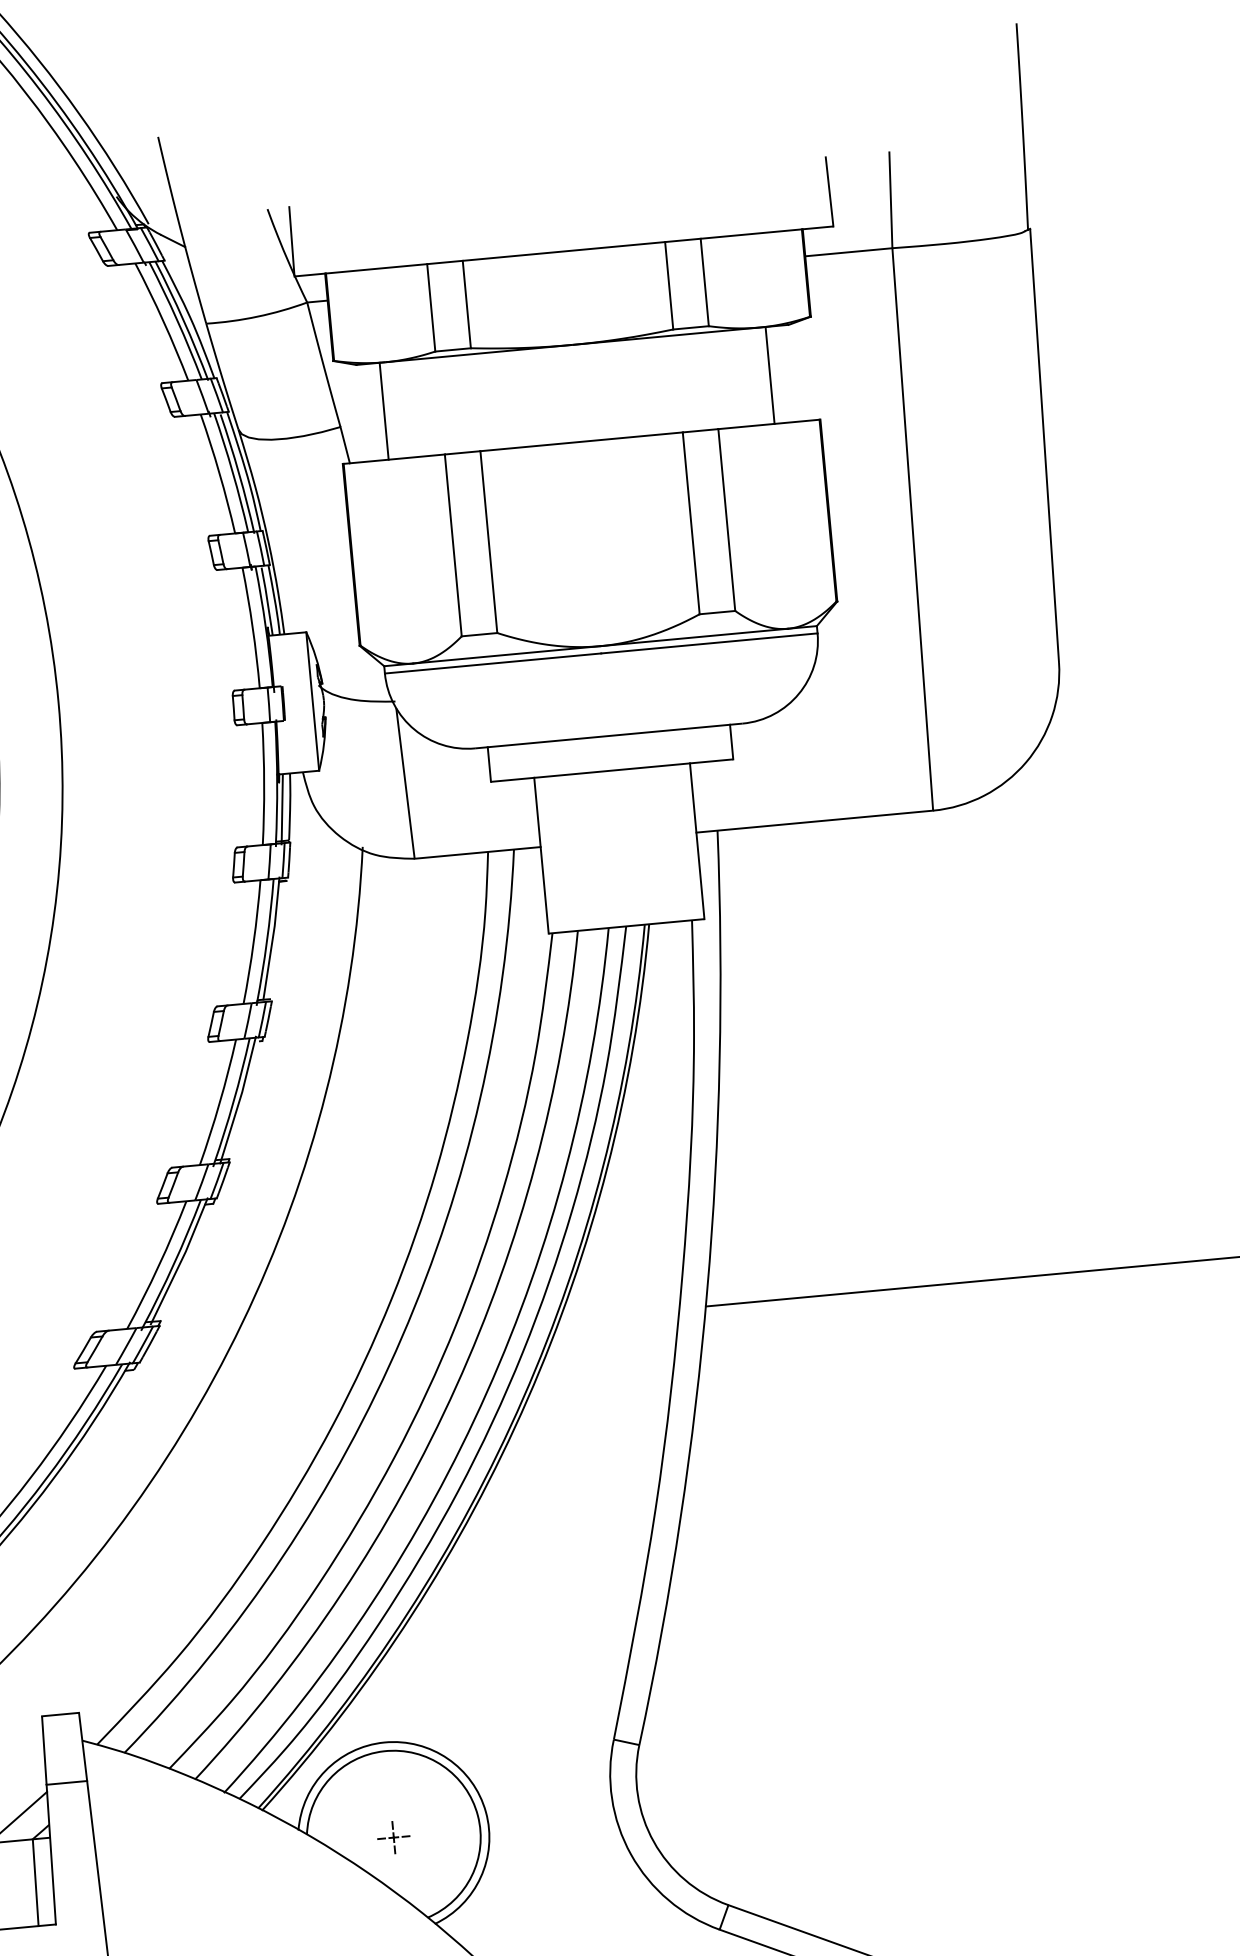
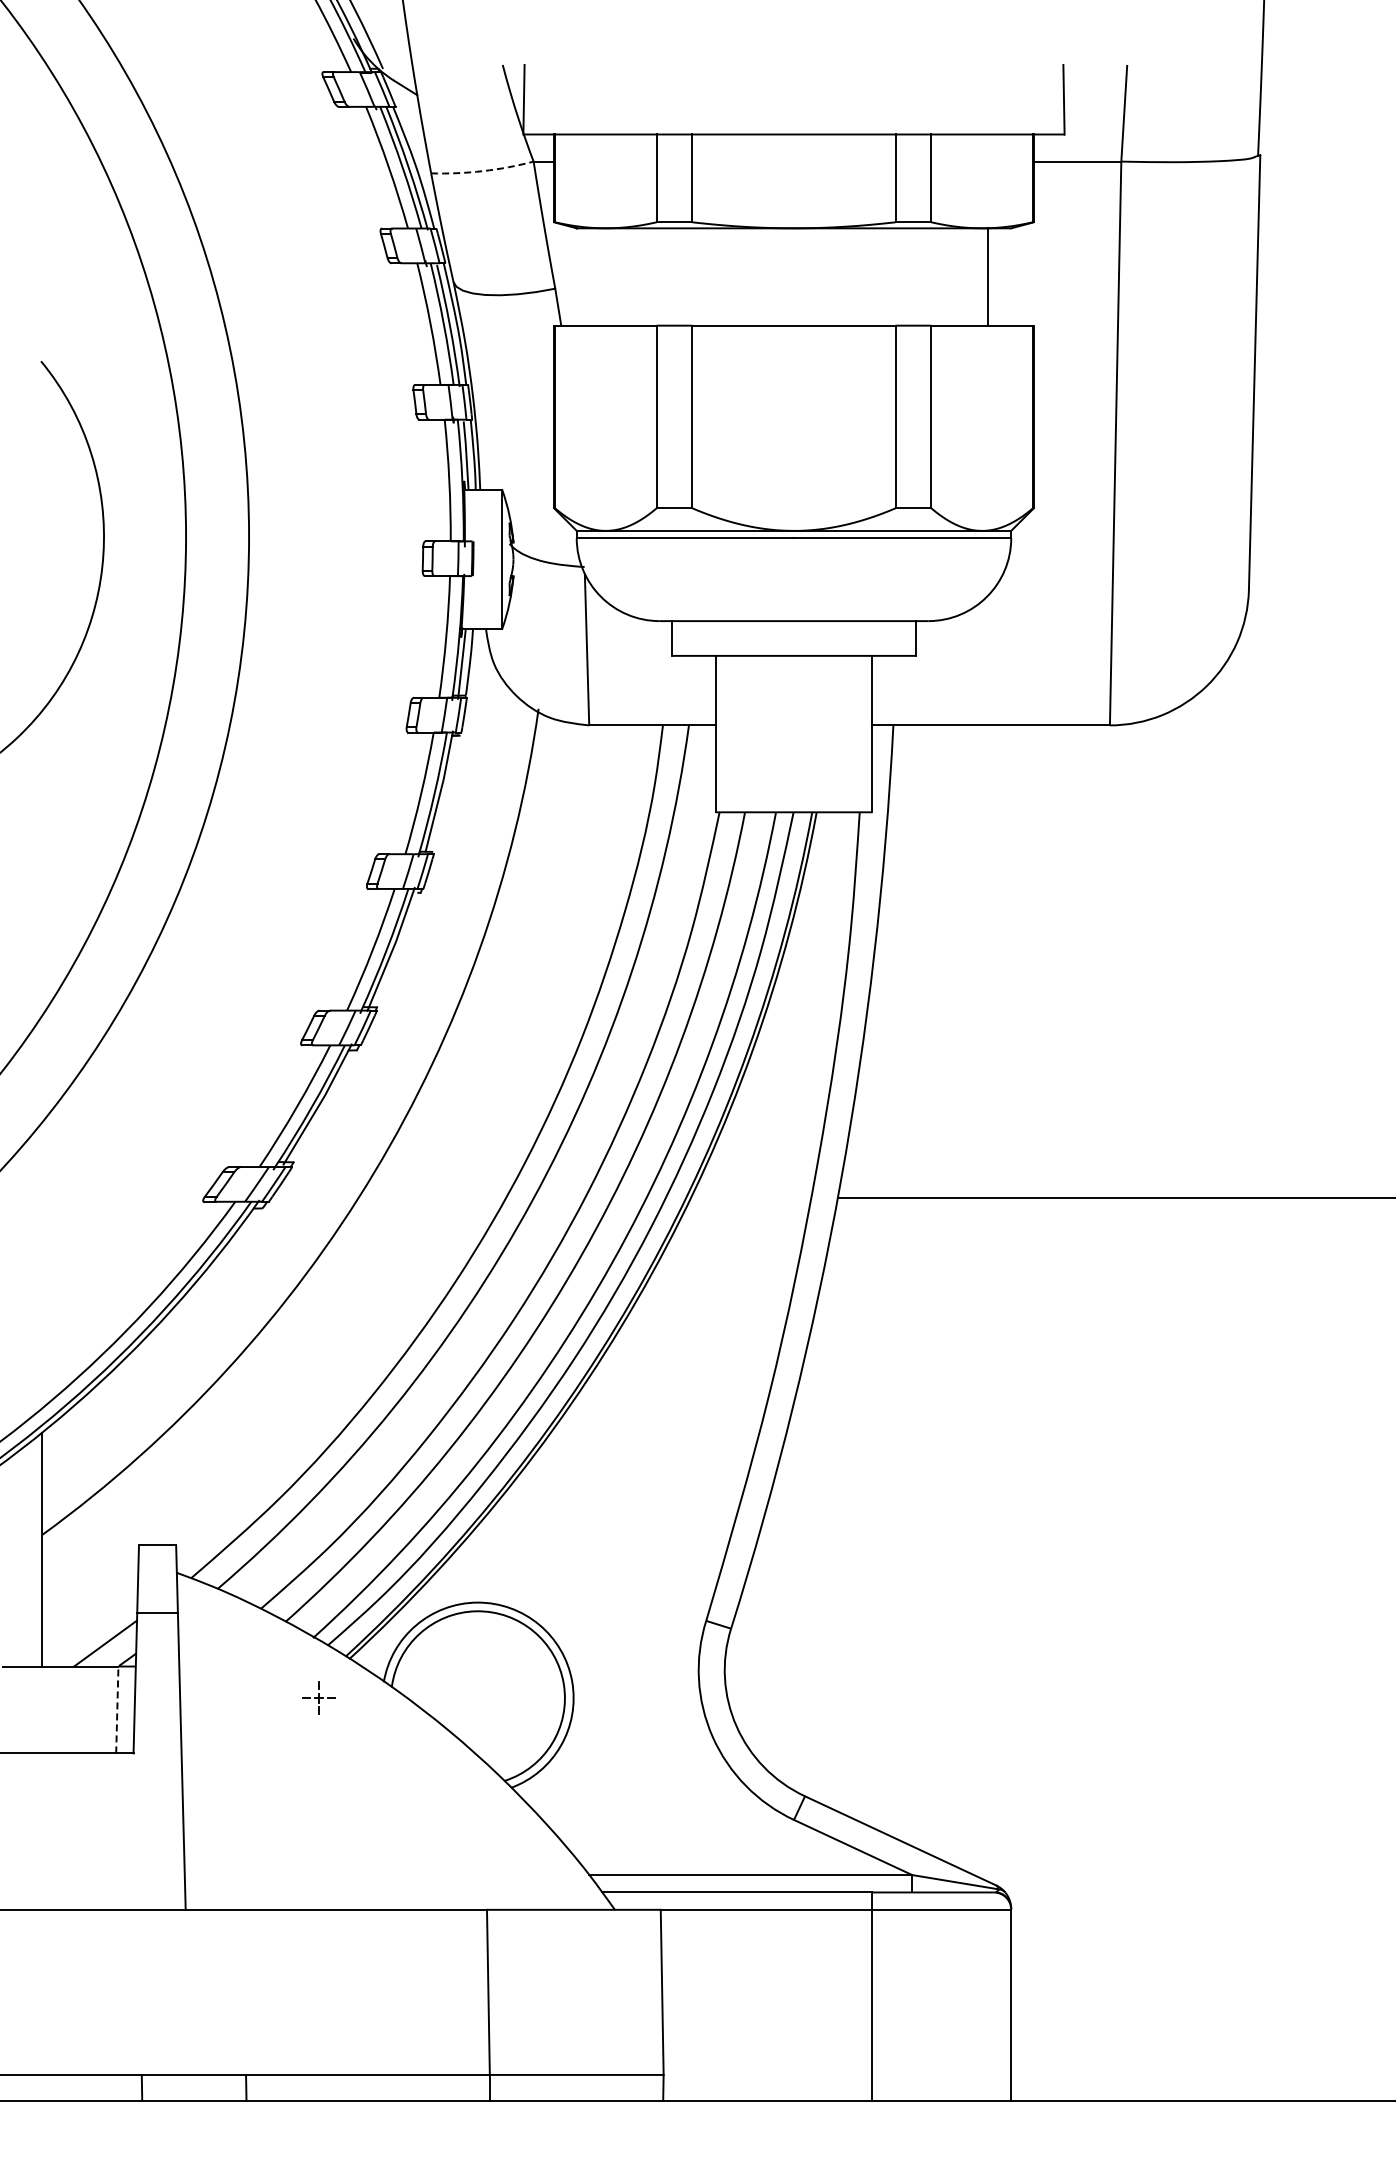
arc: (257, 317) -> (482, 171), solid -> dashed
line: (384, 410) -> (600, 276), removed
part: (393, 1837) -> (318, 1697), moved
line: (35, 1882) -> (117, 1709), solid -> dashed

